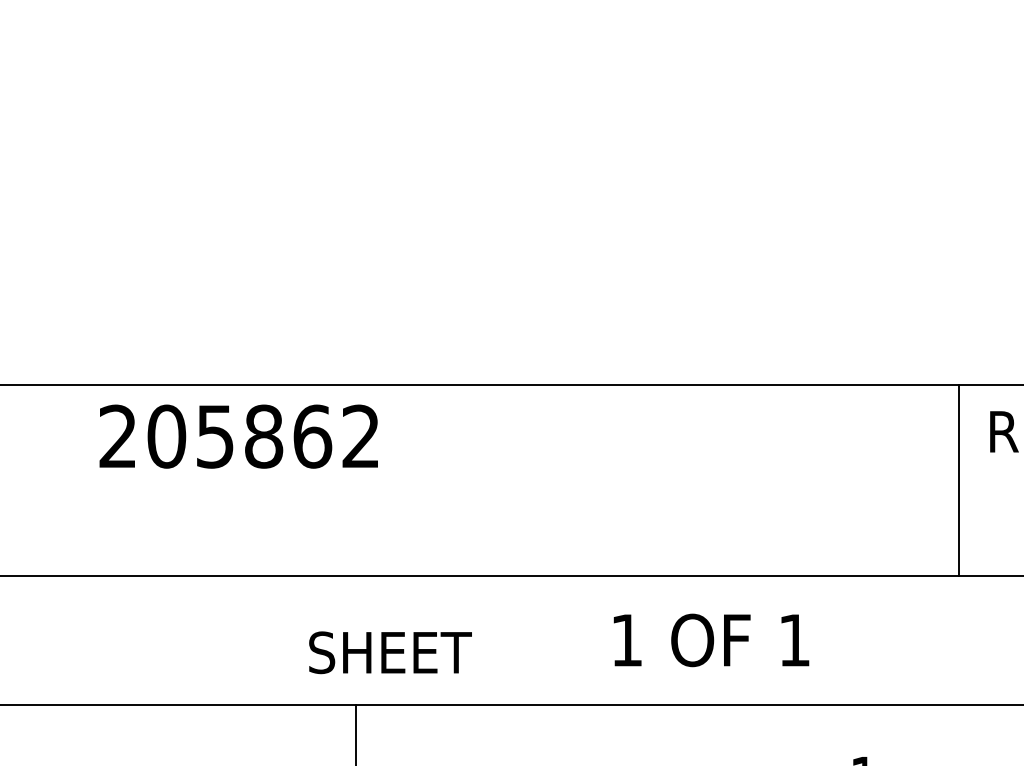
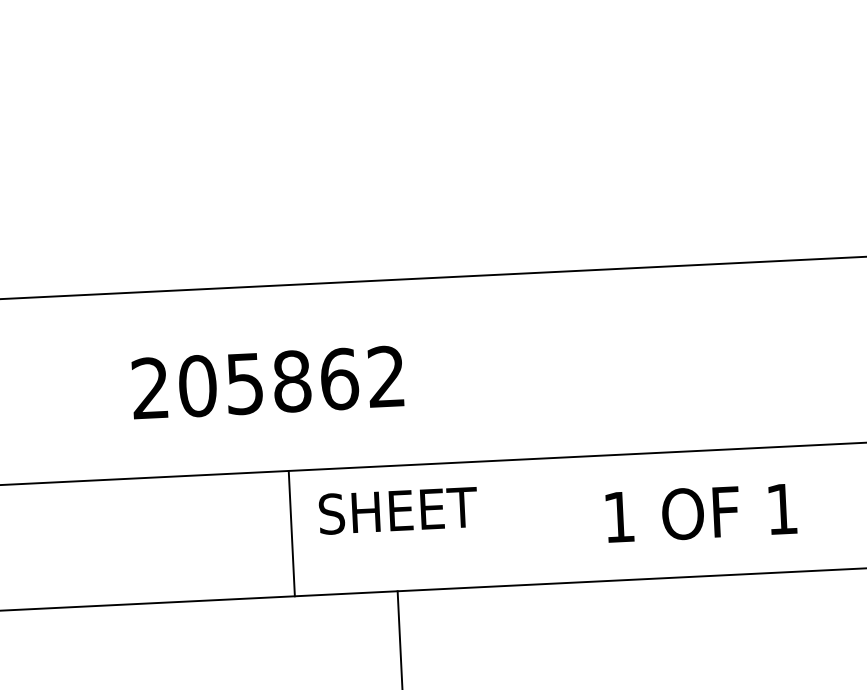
text: (238, 436) -> (267, 382), moved
line: (249, 640) -> (291, 533), added
text: (711, 640) -> (701, 513), moved
text: (390, 652) -> (398, 510), moved

